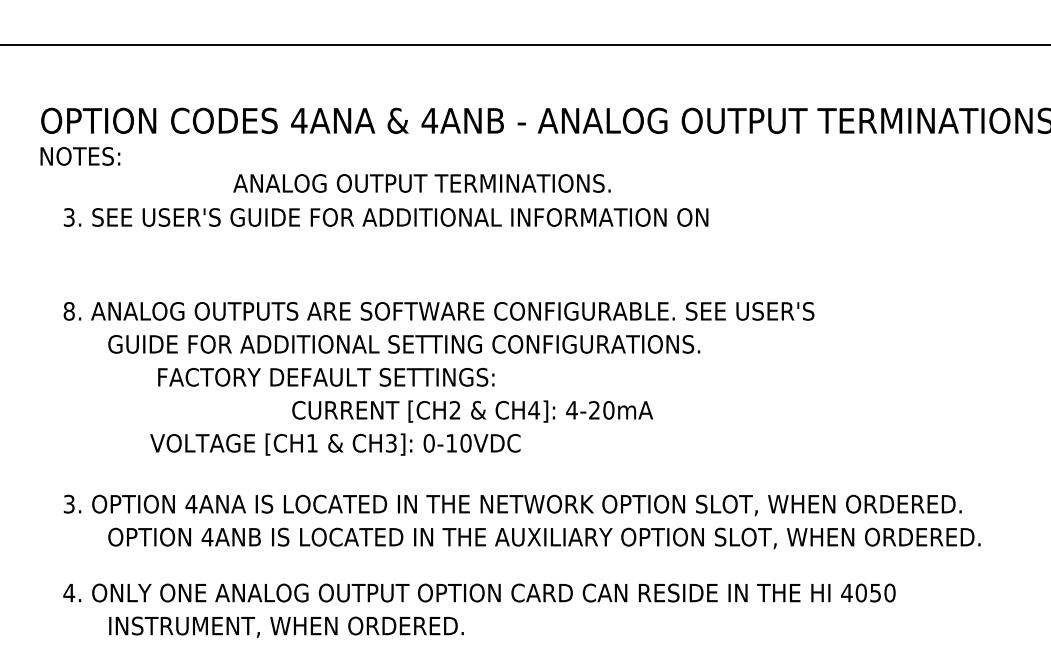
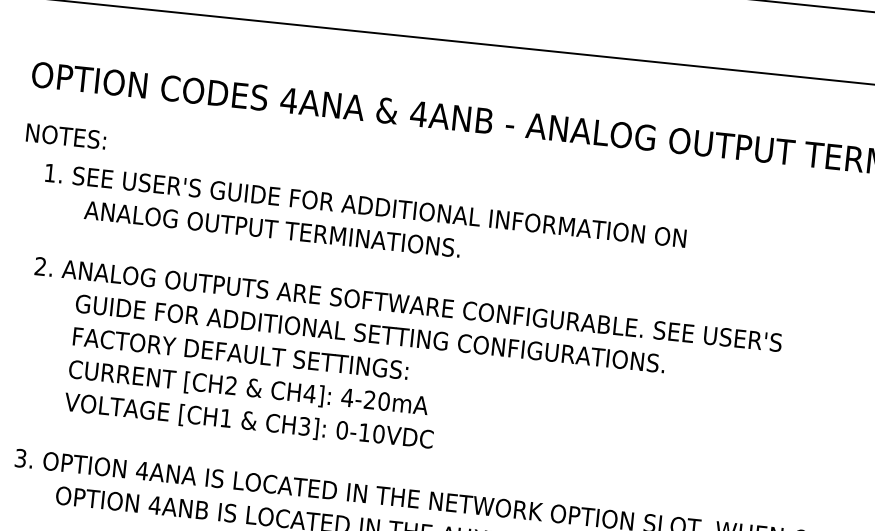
text: (80, 156) -> (66, 136), moved
text: (421, 183) -> (271, 229), moved
text: (68, 217) -> (49, 173), 3. -> 1.
text: (68, 311) -> (39, 266), 8. -> 2.
text: (326, 377) -> (240, 353), moved
text: (472, 411) -> (248, 388), moved
text: (335, 444) -> (248, 421), moved

